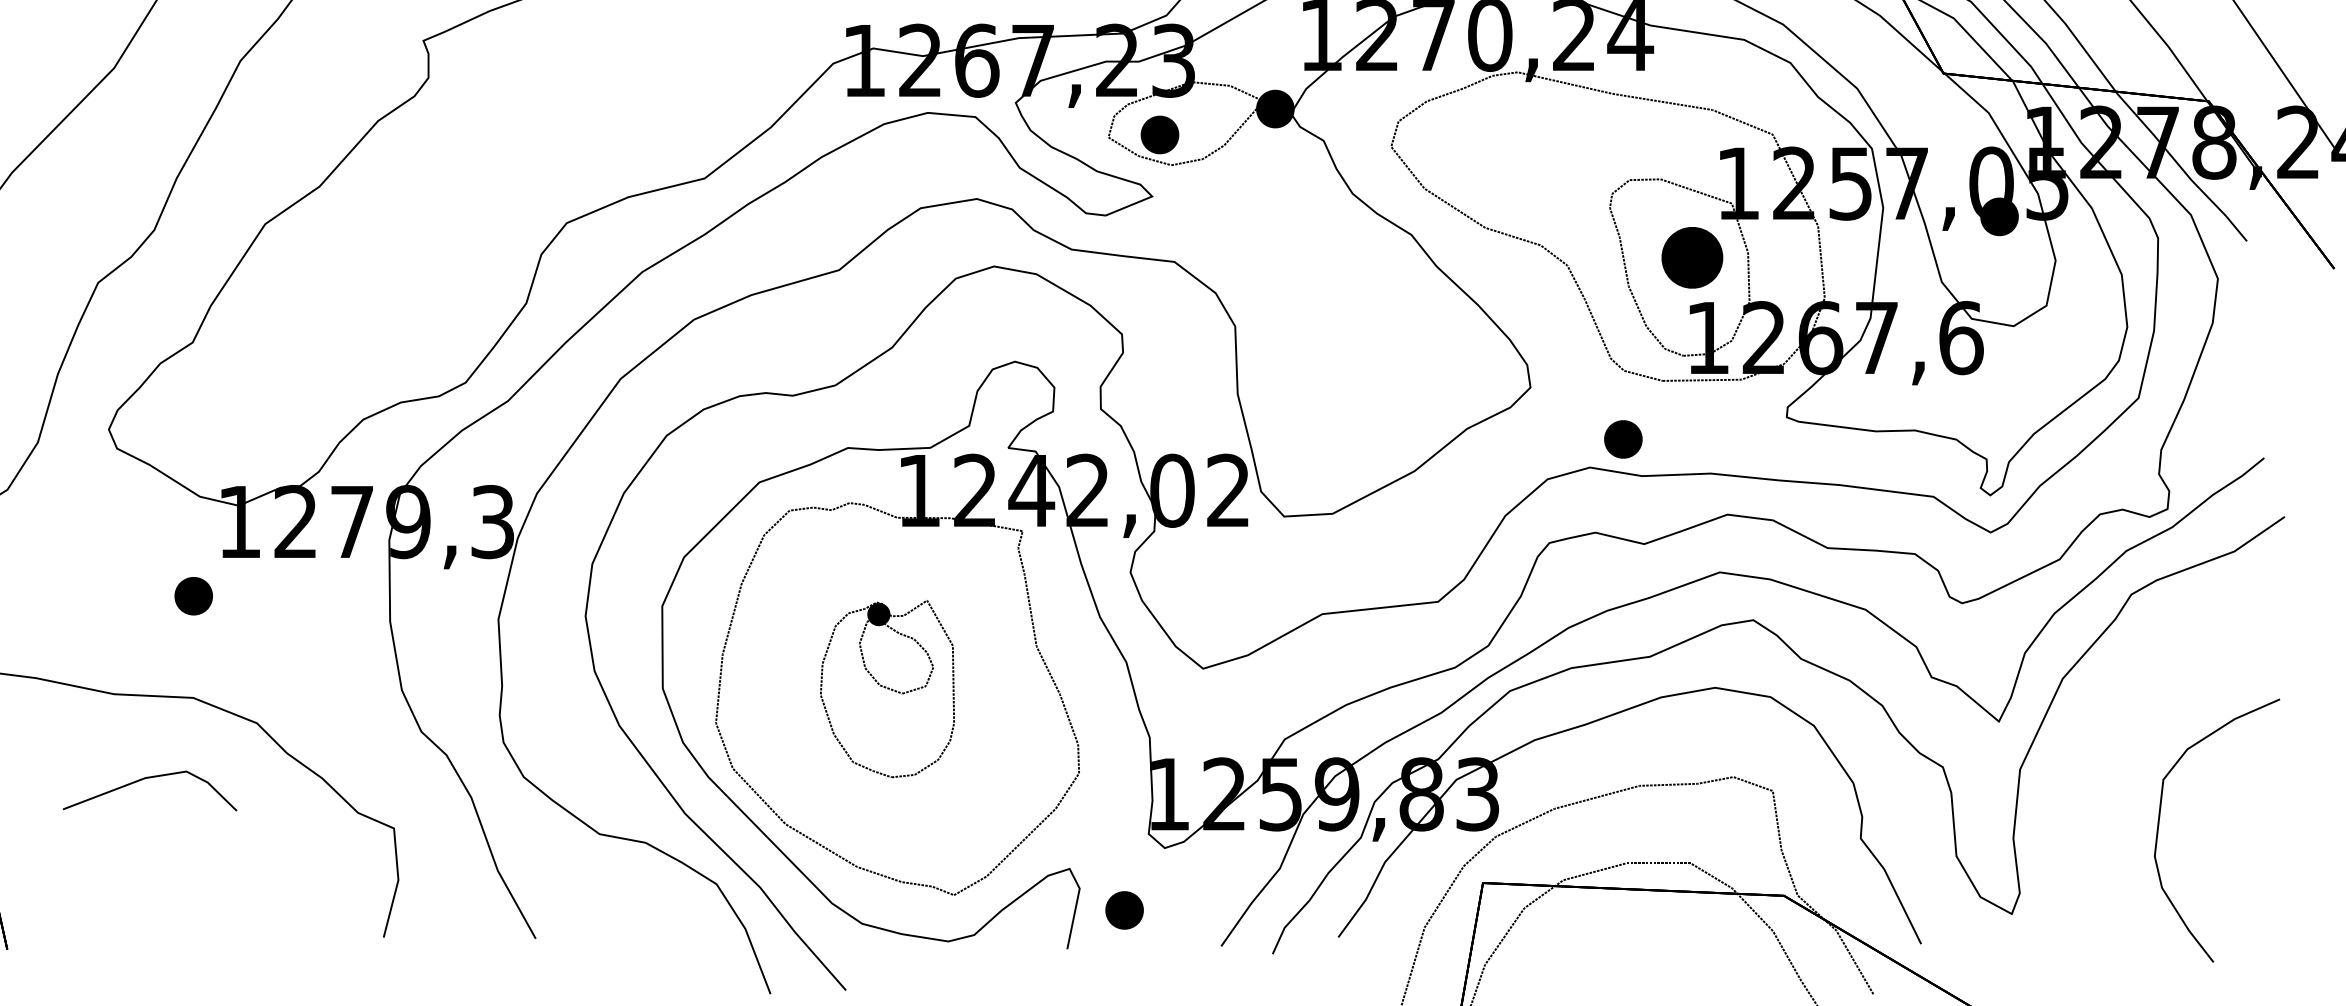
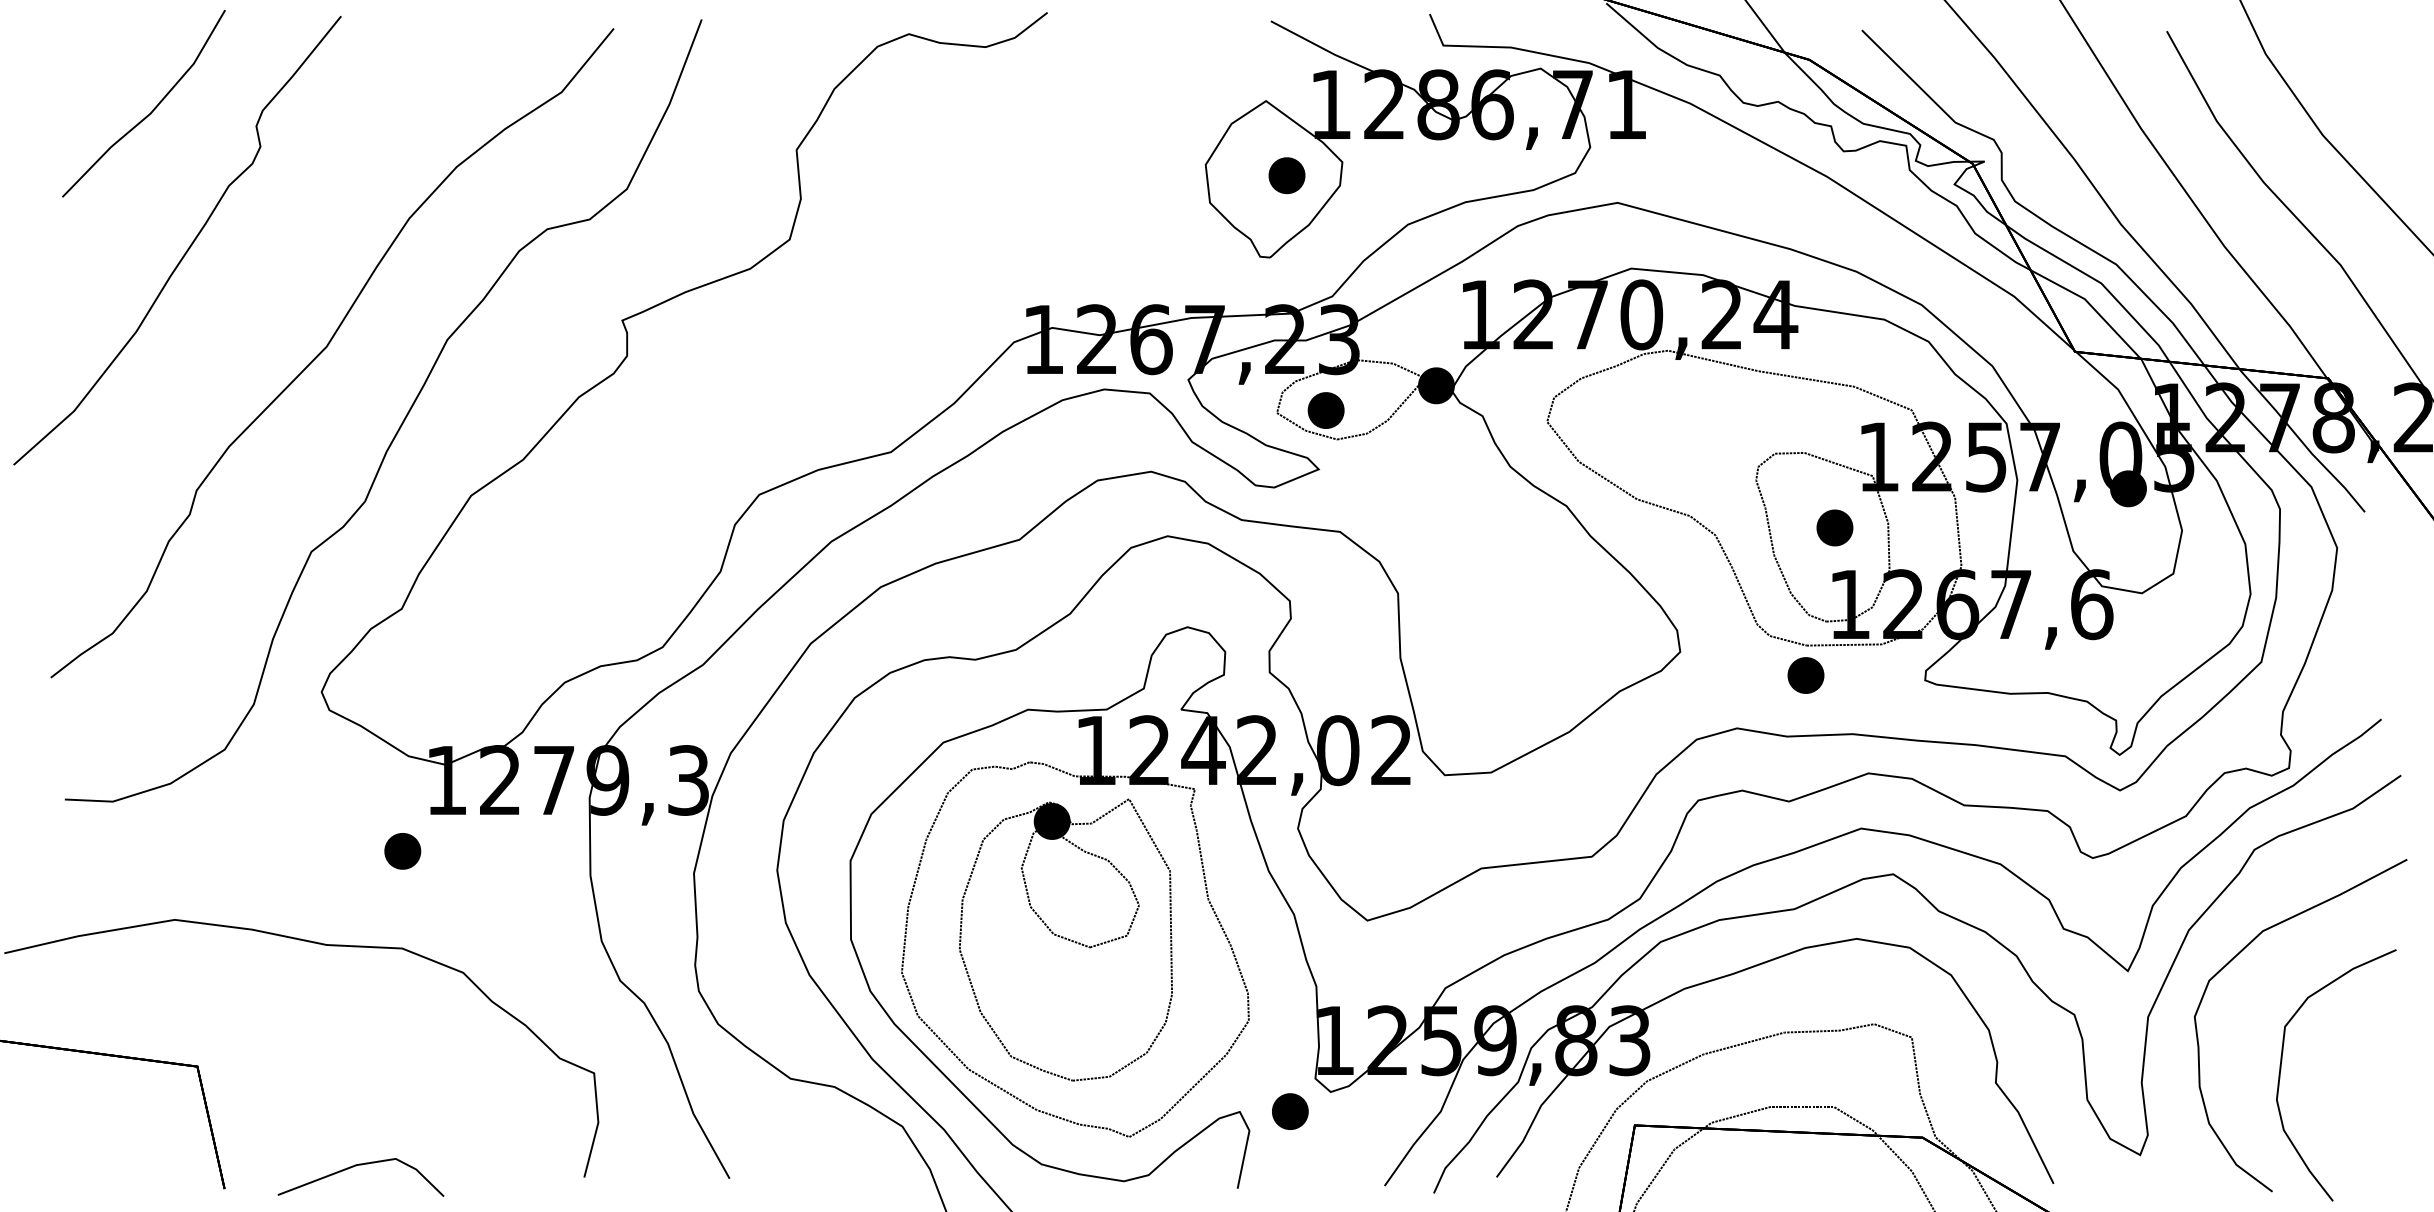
part: (1691, 257) -> (1834, 527), size x0.62
part: (1622, 439) -> (1805, 675), moved
part: (887, 688) -> (1065, 939), size x1.67
curve: (2114, 705) -> (2238, 955), added
line: (145, 779) -> (356, 1166), moved
part: (1124, 910) -> (1290, 1111), moved

